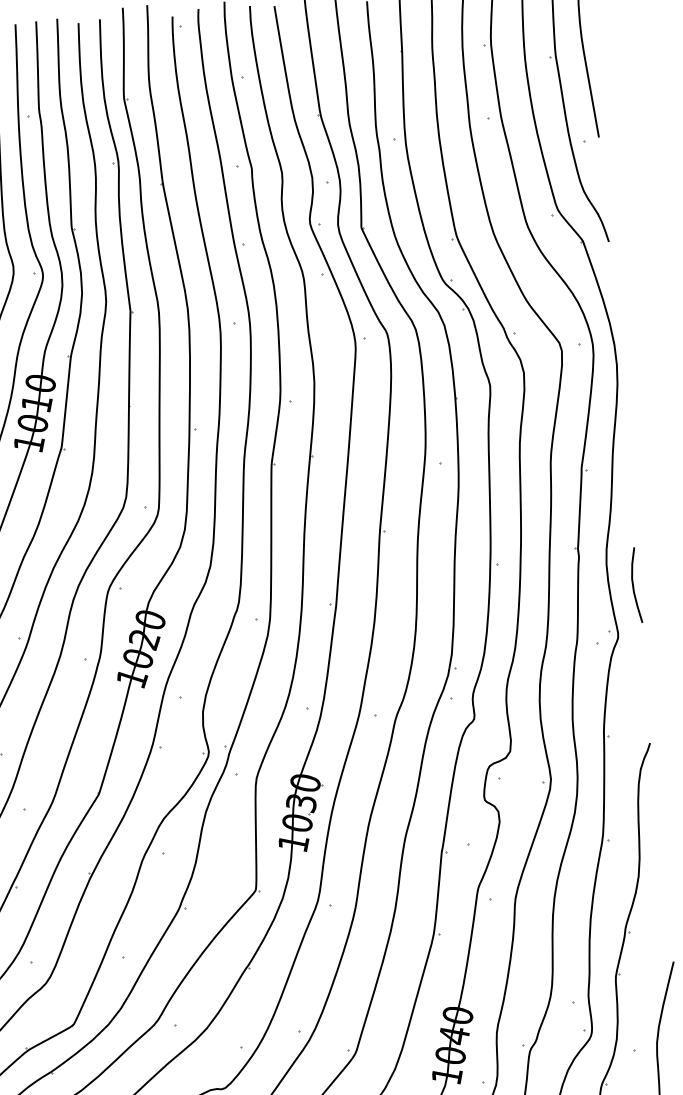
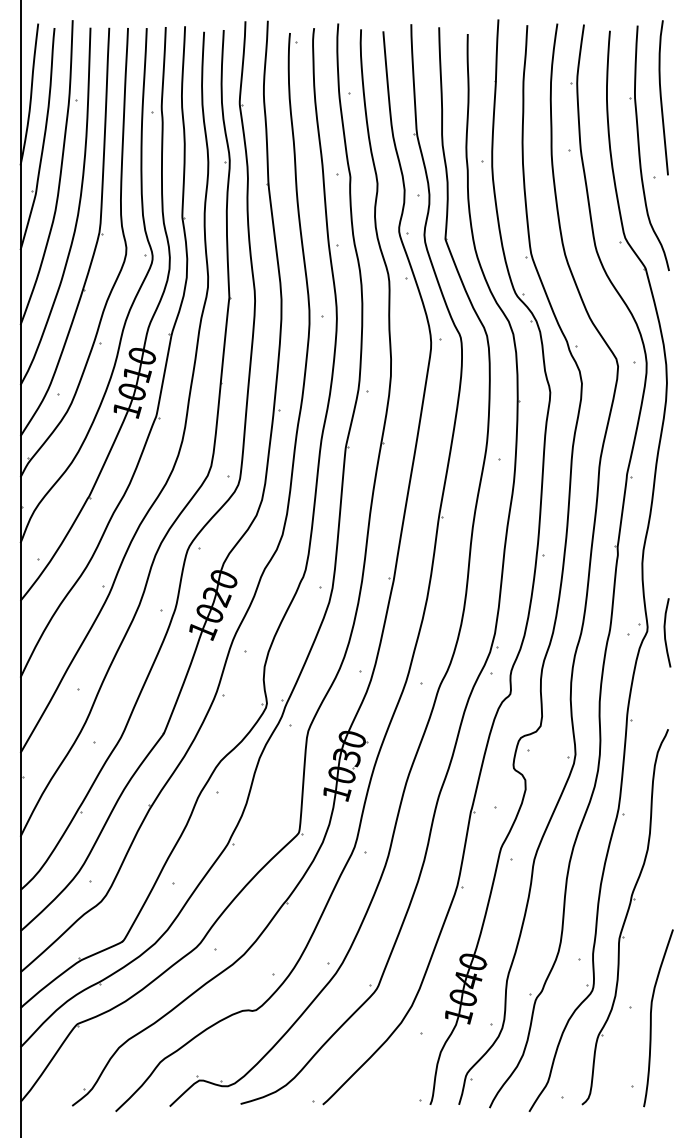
curve: (633, 585) -> (665, 632), moved

